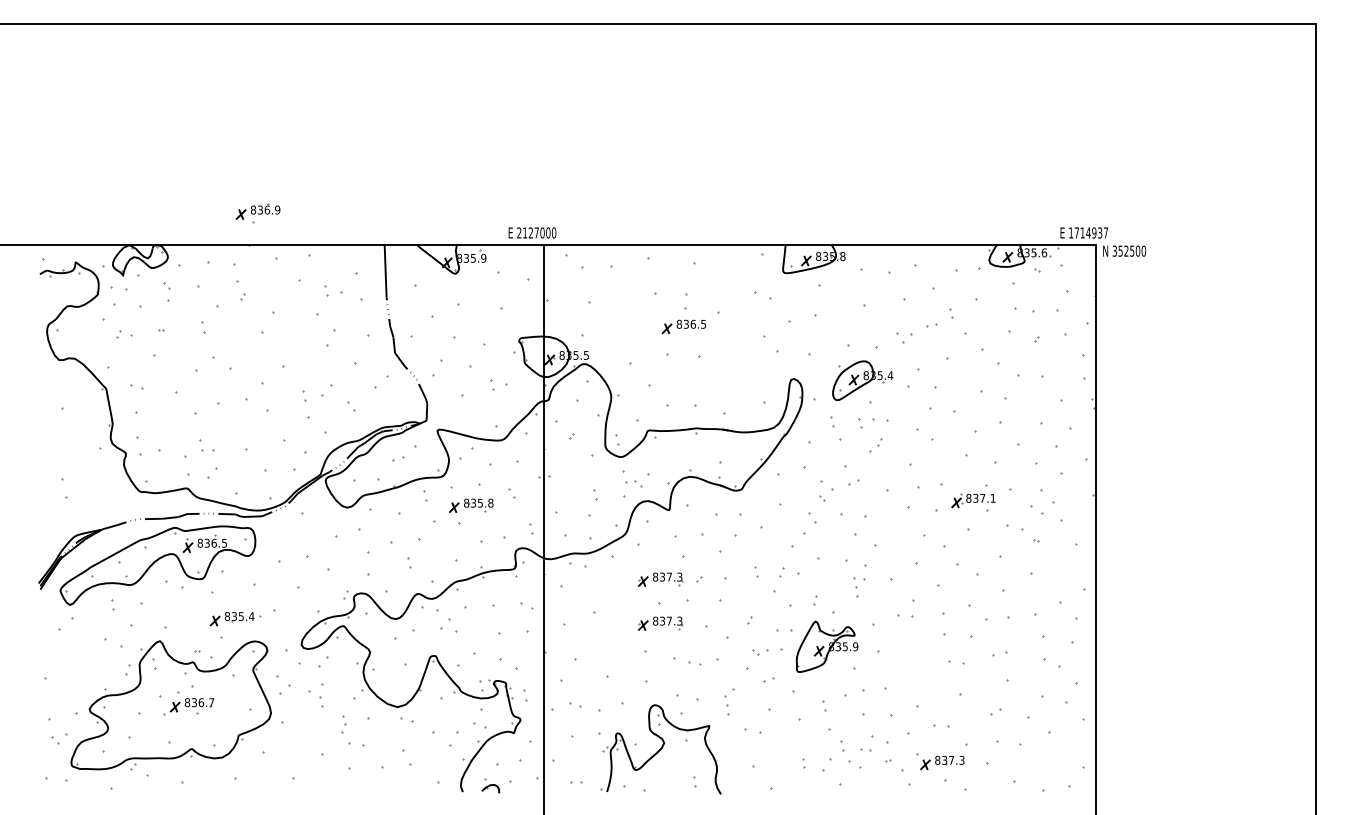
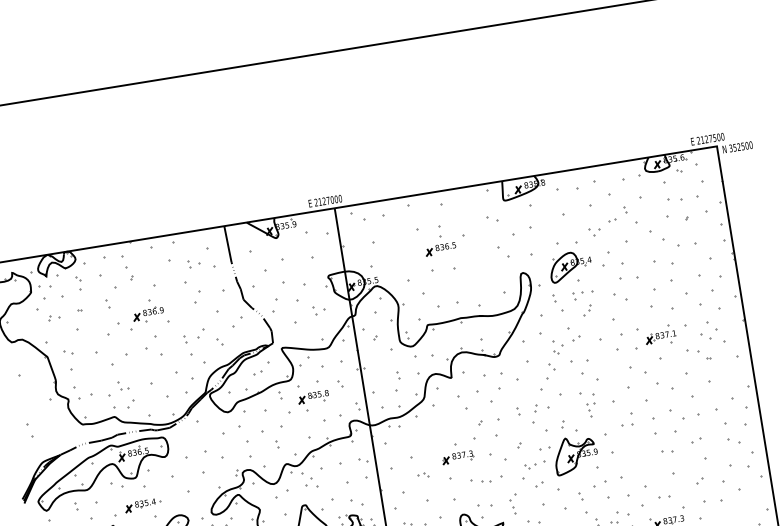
part: (257, 213) -> (148, 314), moved
text: (1088, 232) -> (710, 138), 1714937 -> 2127500
part: (633, 483) -> (423, 475), moved
part: (660, 579) -> (452, 426), removed
part: (235, 619) -> (142, 505), moved

